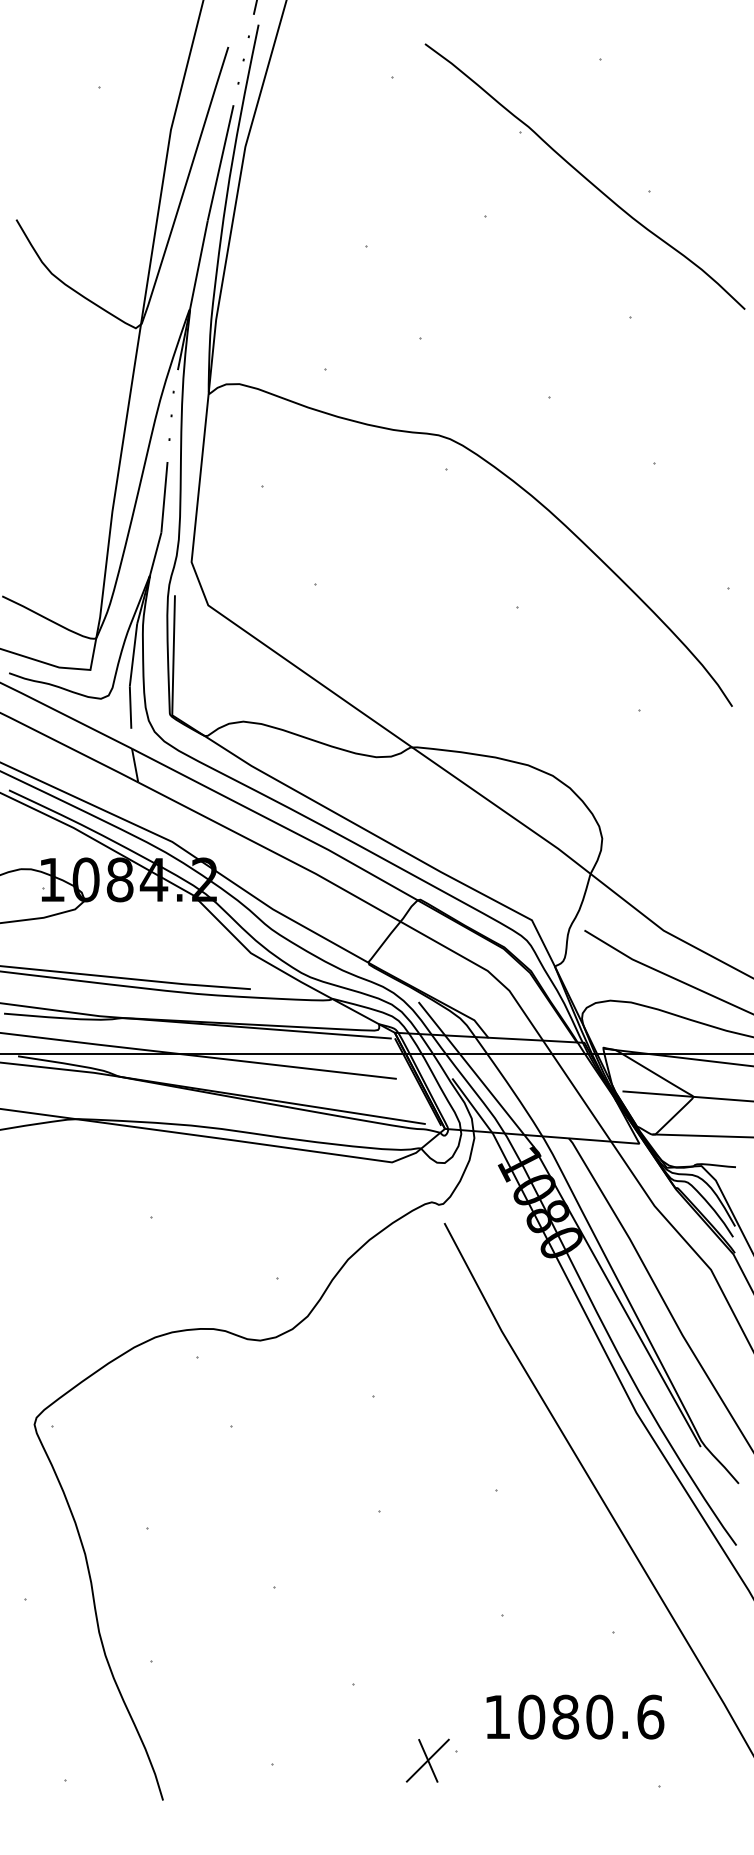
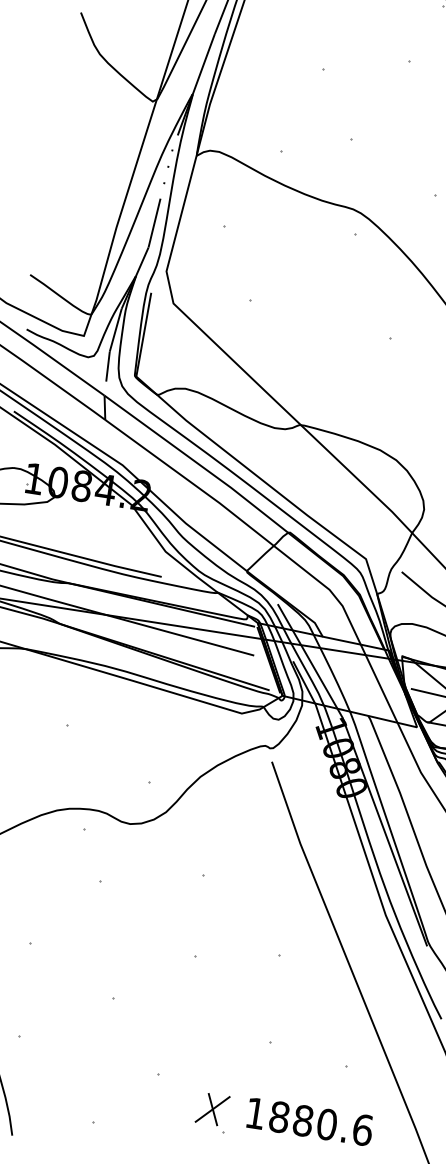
text: (531, 1716) -> (279, 1116), 1080.6 -> 1880.6
part: (427, 1760) -> (212, 1109), moved

